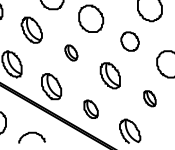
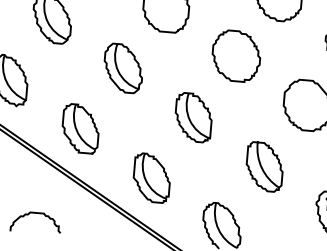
part: (129, 41) -> (235, 55), size x1.43
part: (71, 52) -> (123, 67), size x1.67
part: (149, 98) -> (264, 166), size x1.67
part: (90, 108) -> (150, 176), size x1.43

